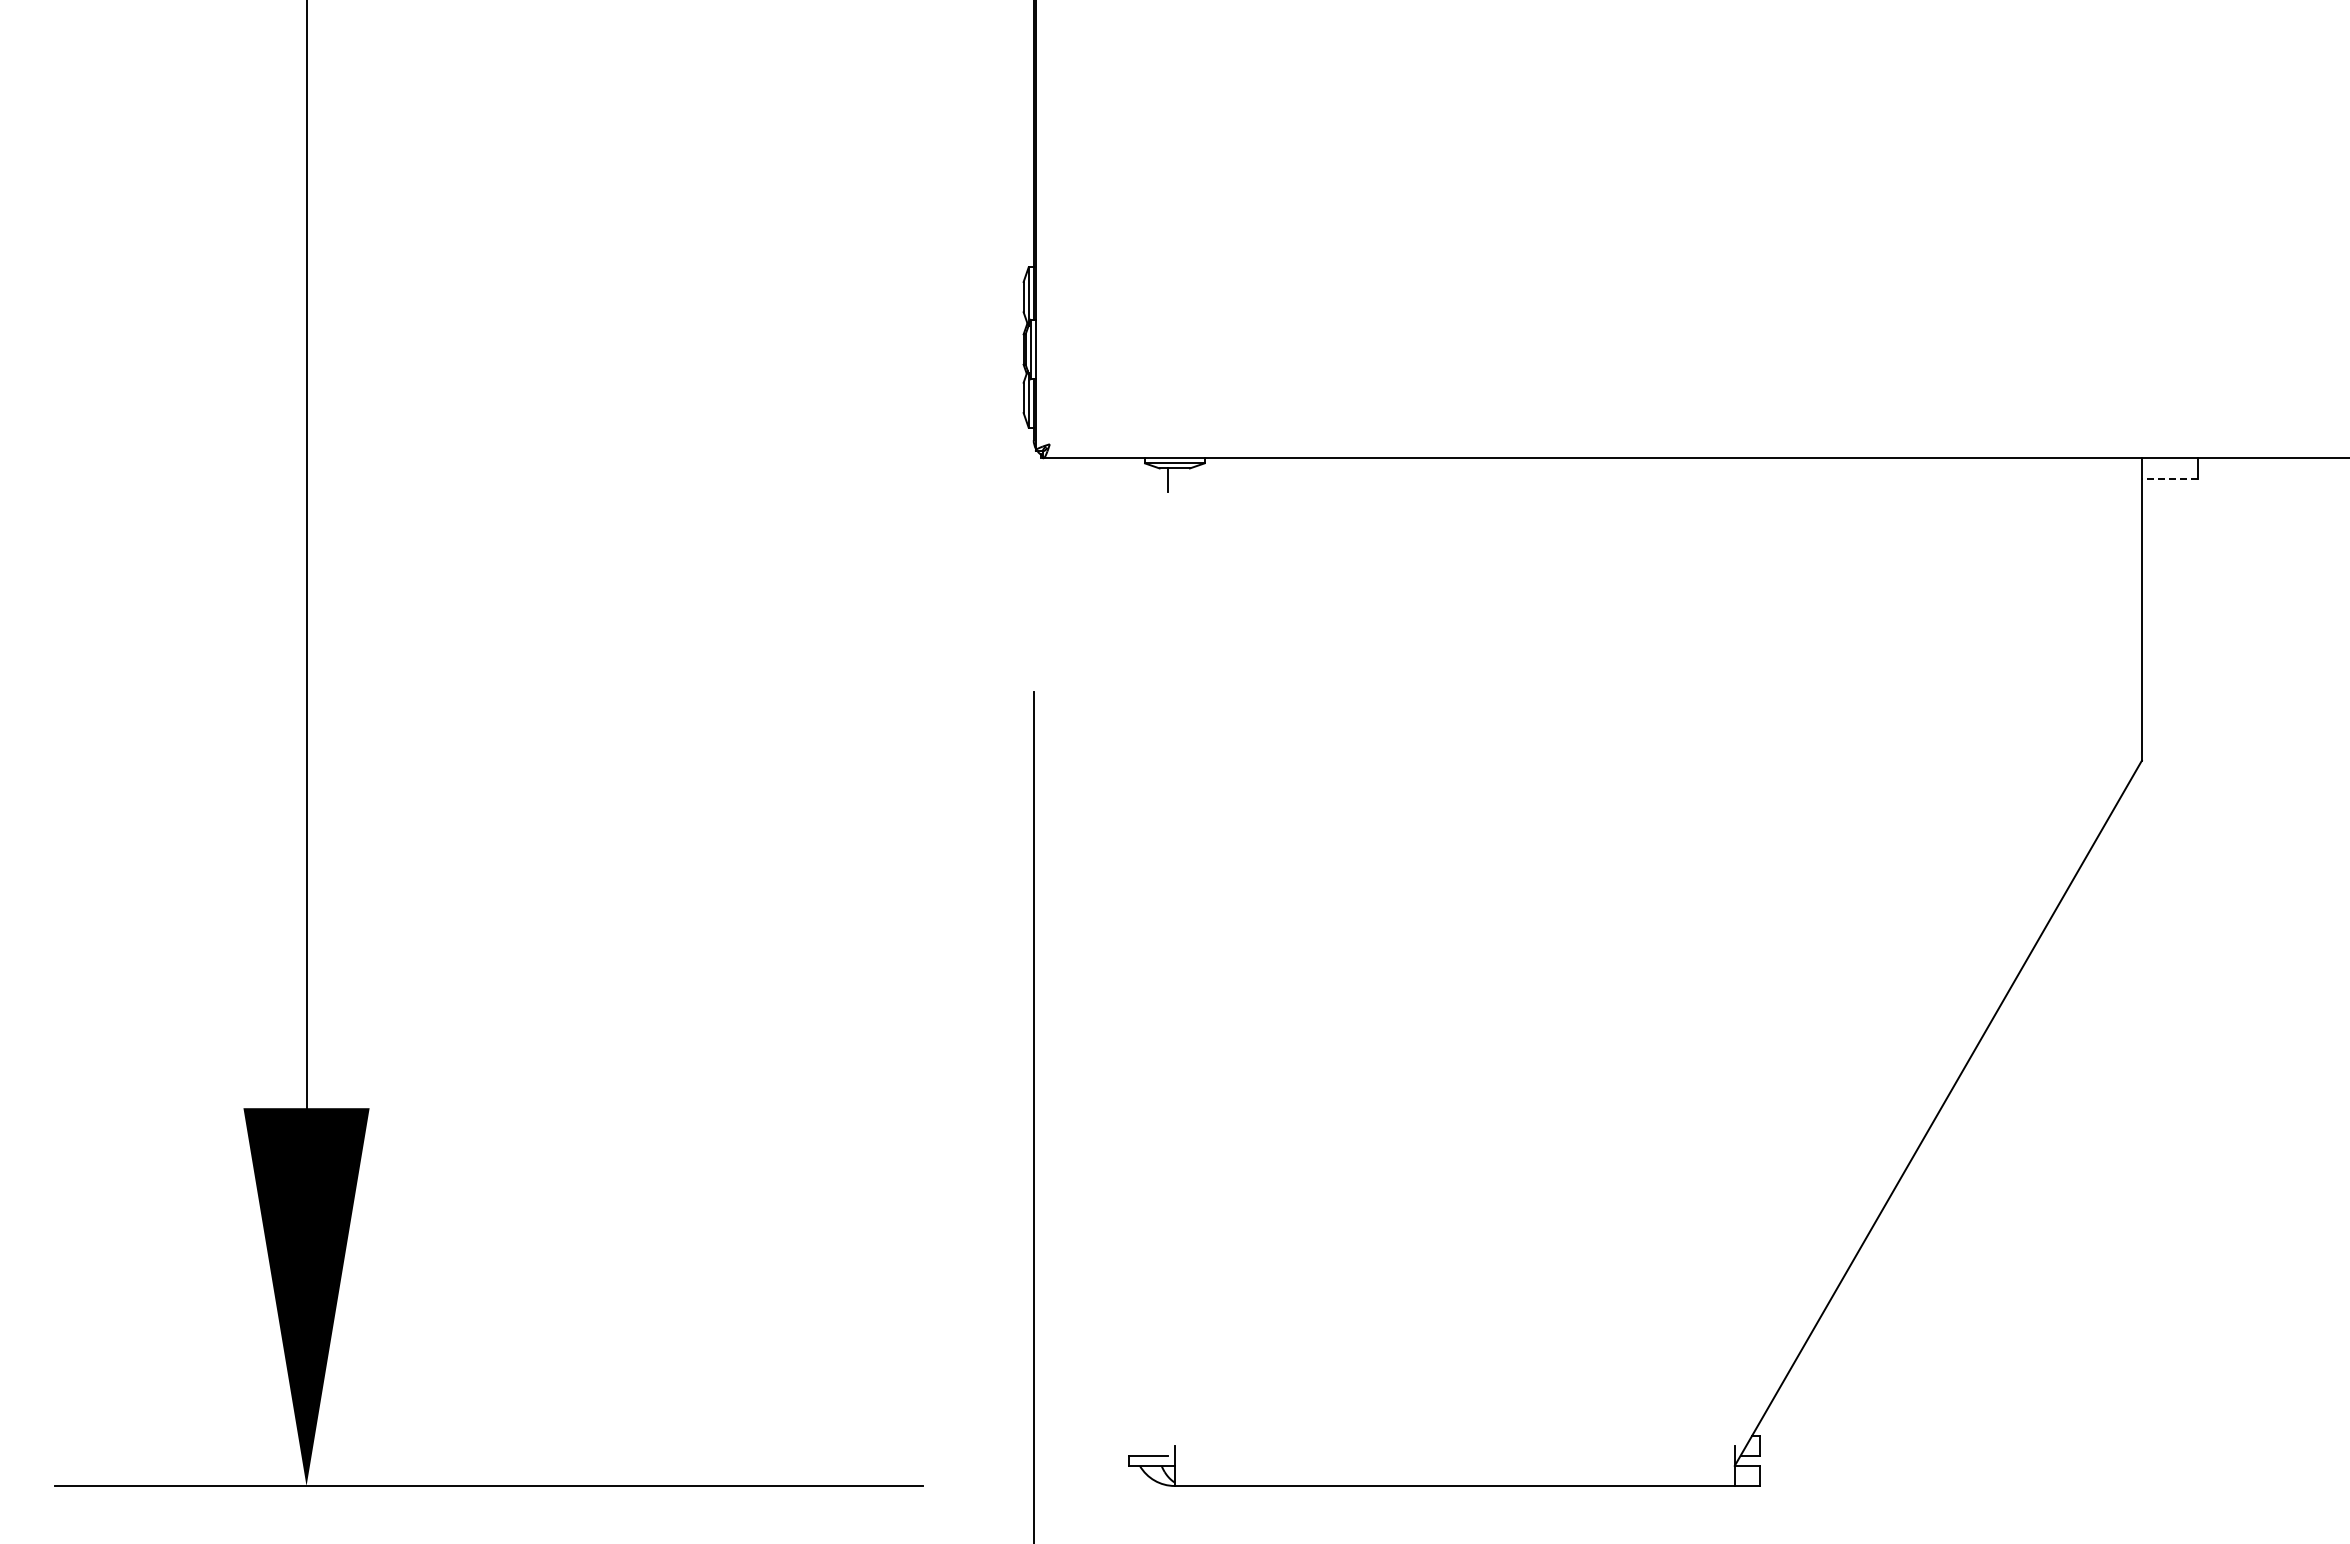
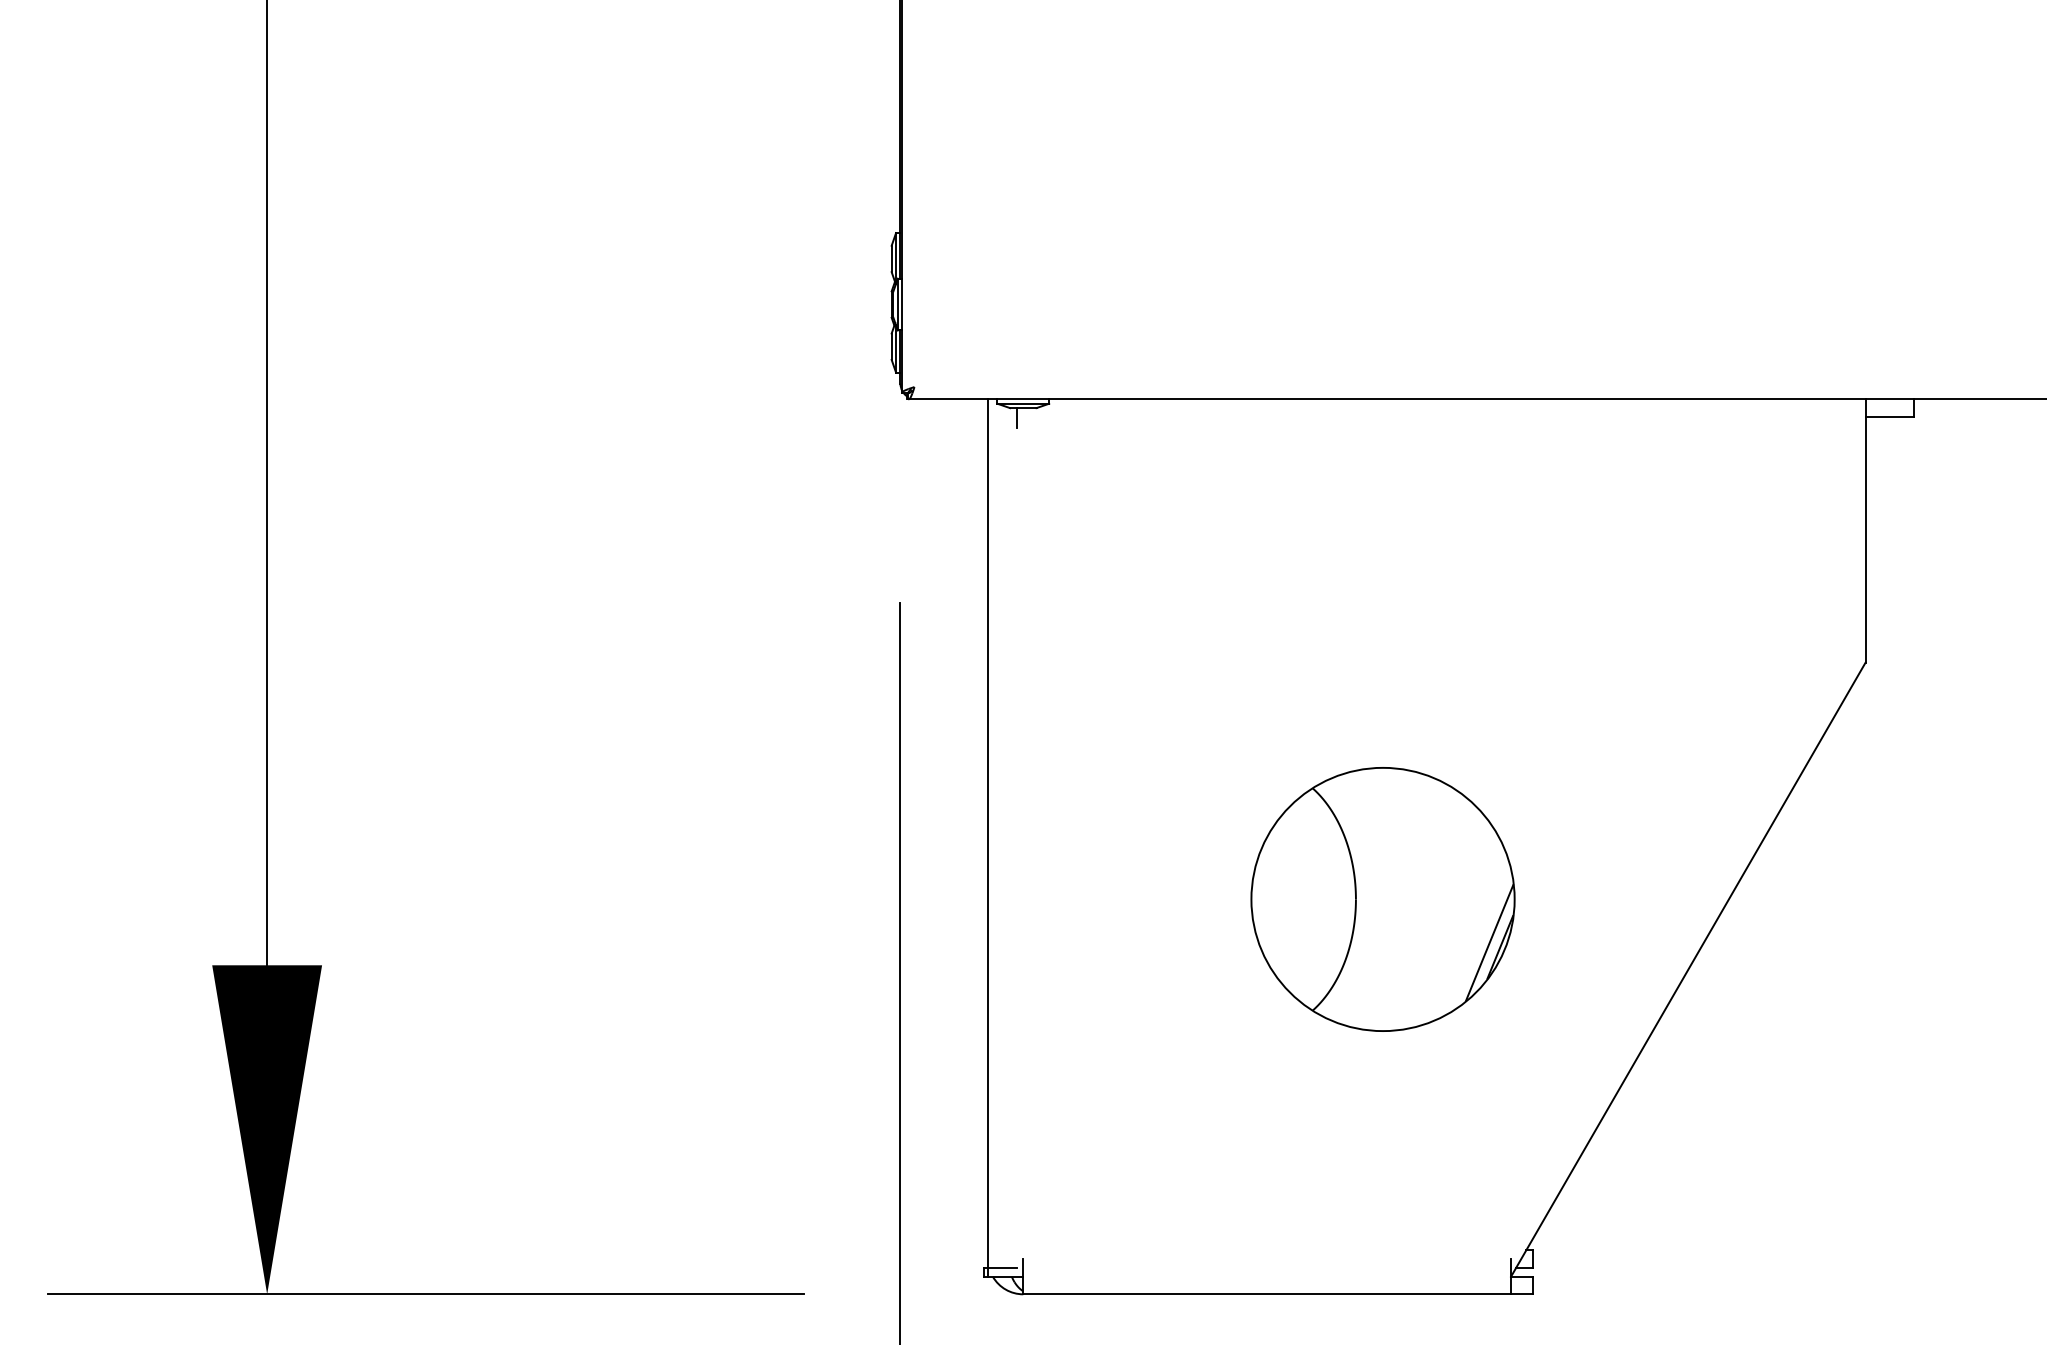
line: (2169, 478) -> (1889, 416), dashed -> solid
line: (1134, 961) -> (988, 837), added
part: (1587, 1032) -> (1382, 899), added

